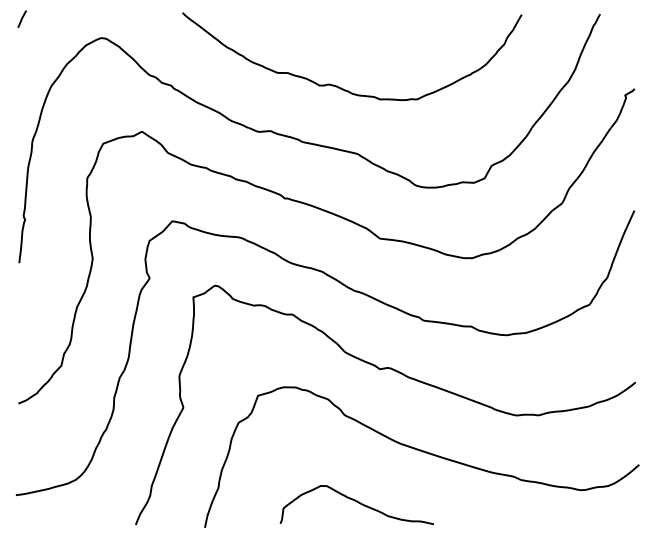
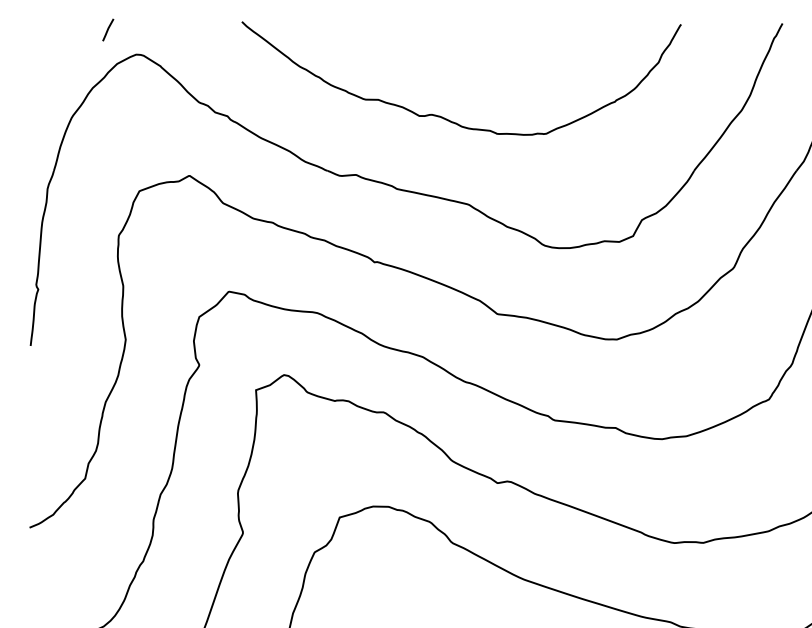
line: (21, 18) -> (107, 29), moved

